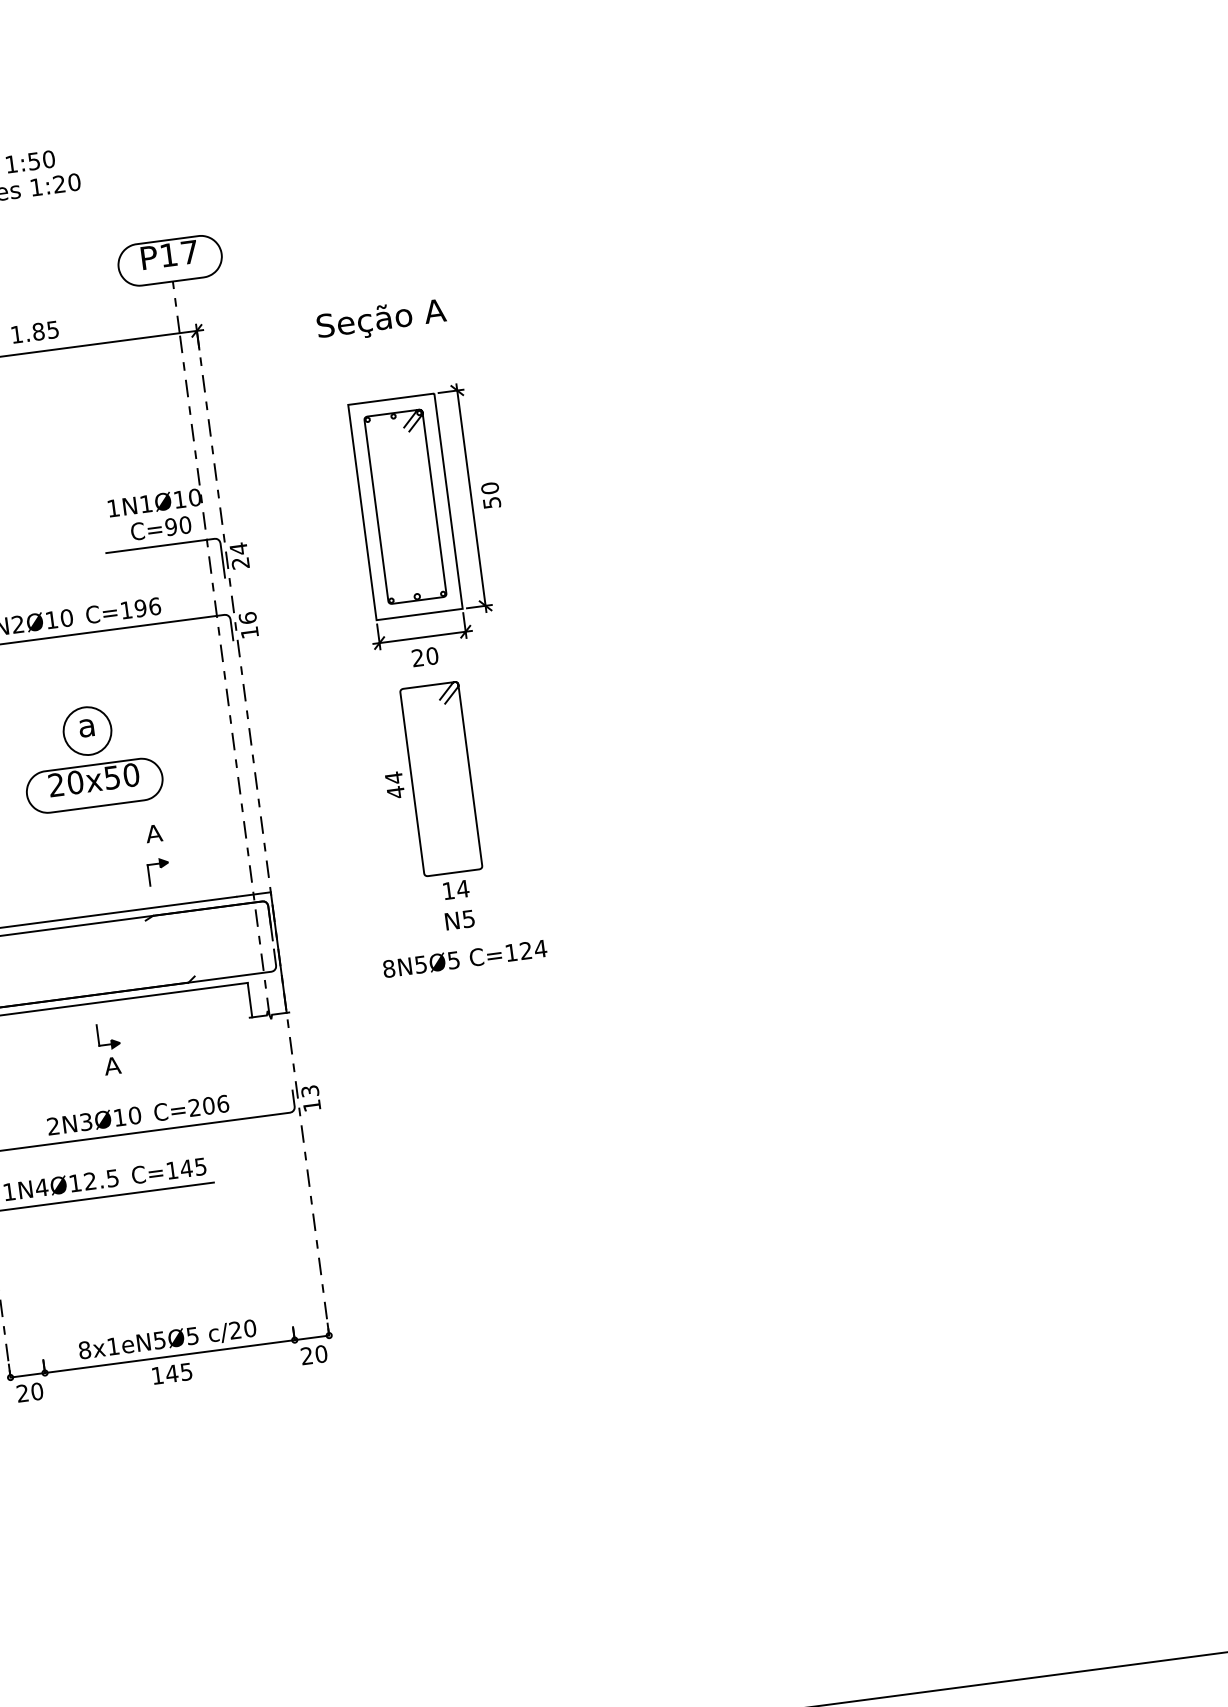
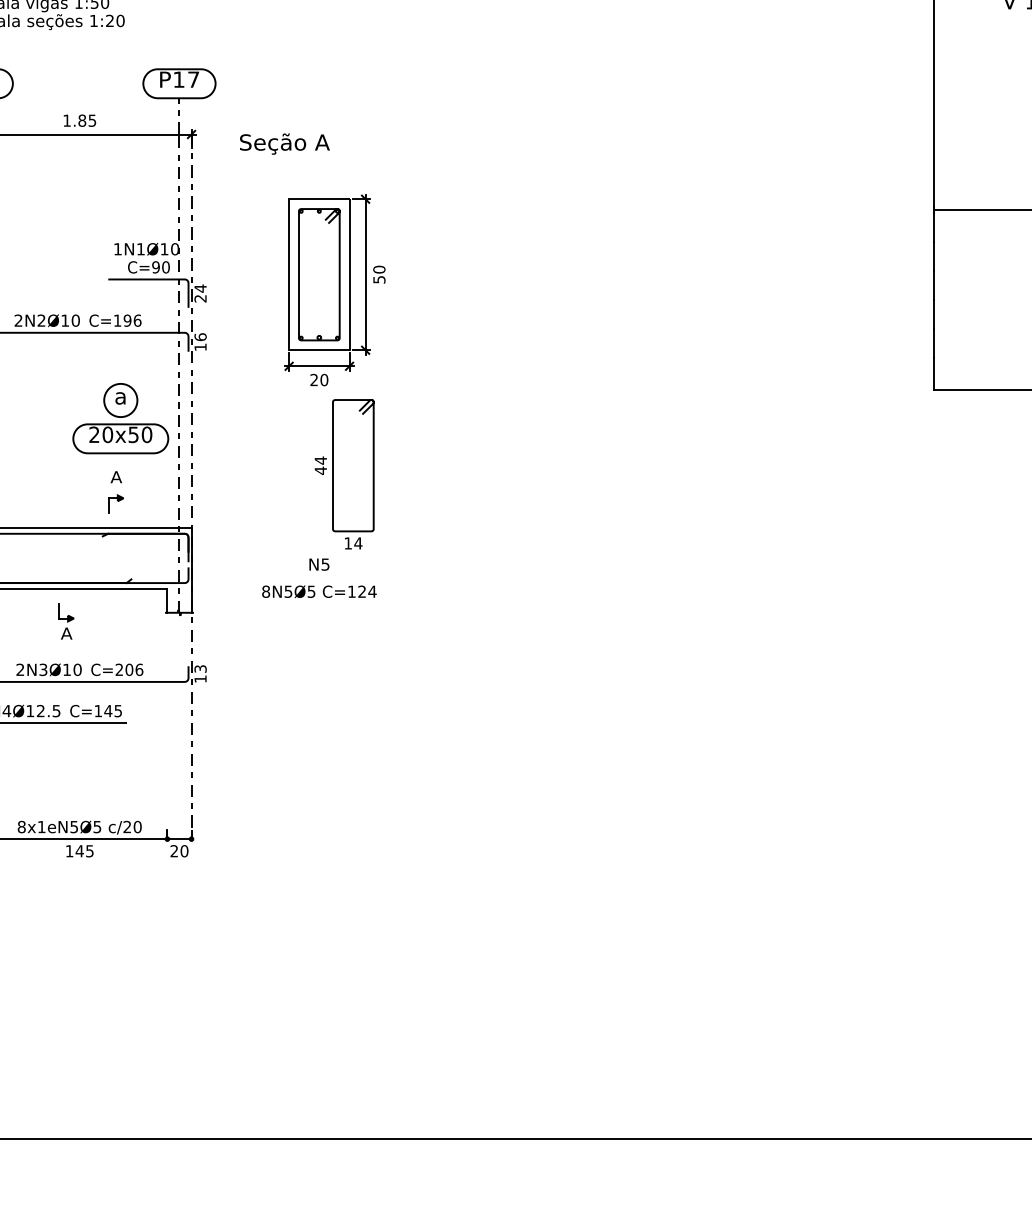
text: (381, 319) -> (284, 143), moved
part: (90, 756) -> (120, 418), moved
part: (430, 793) -> (344, 474), moved

